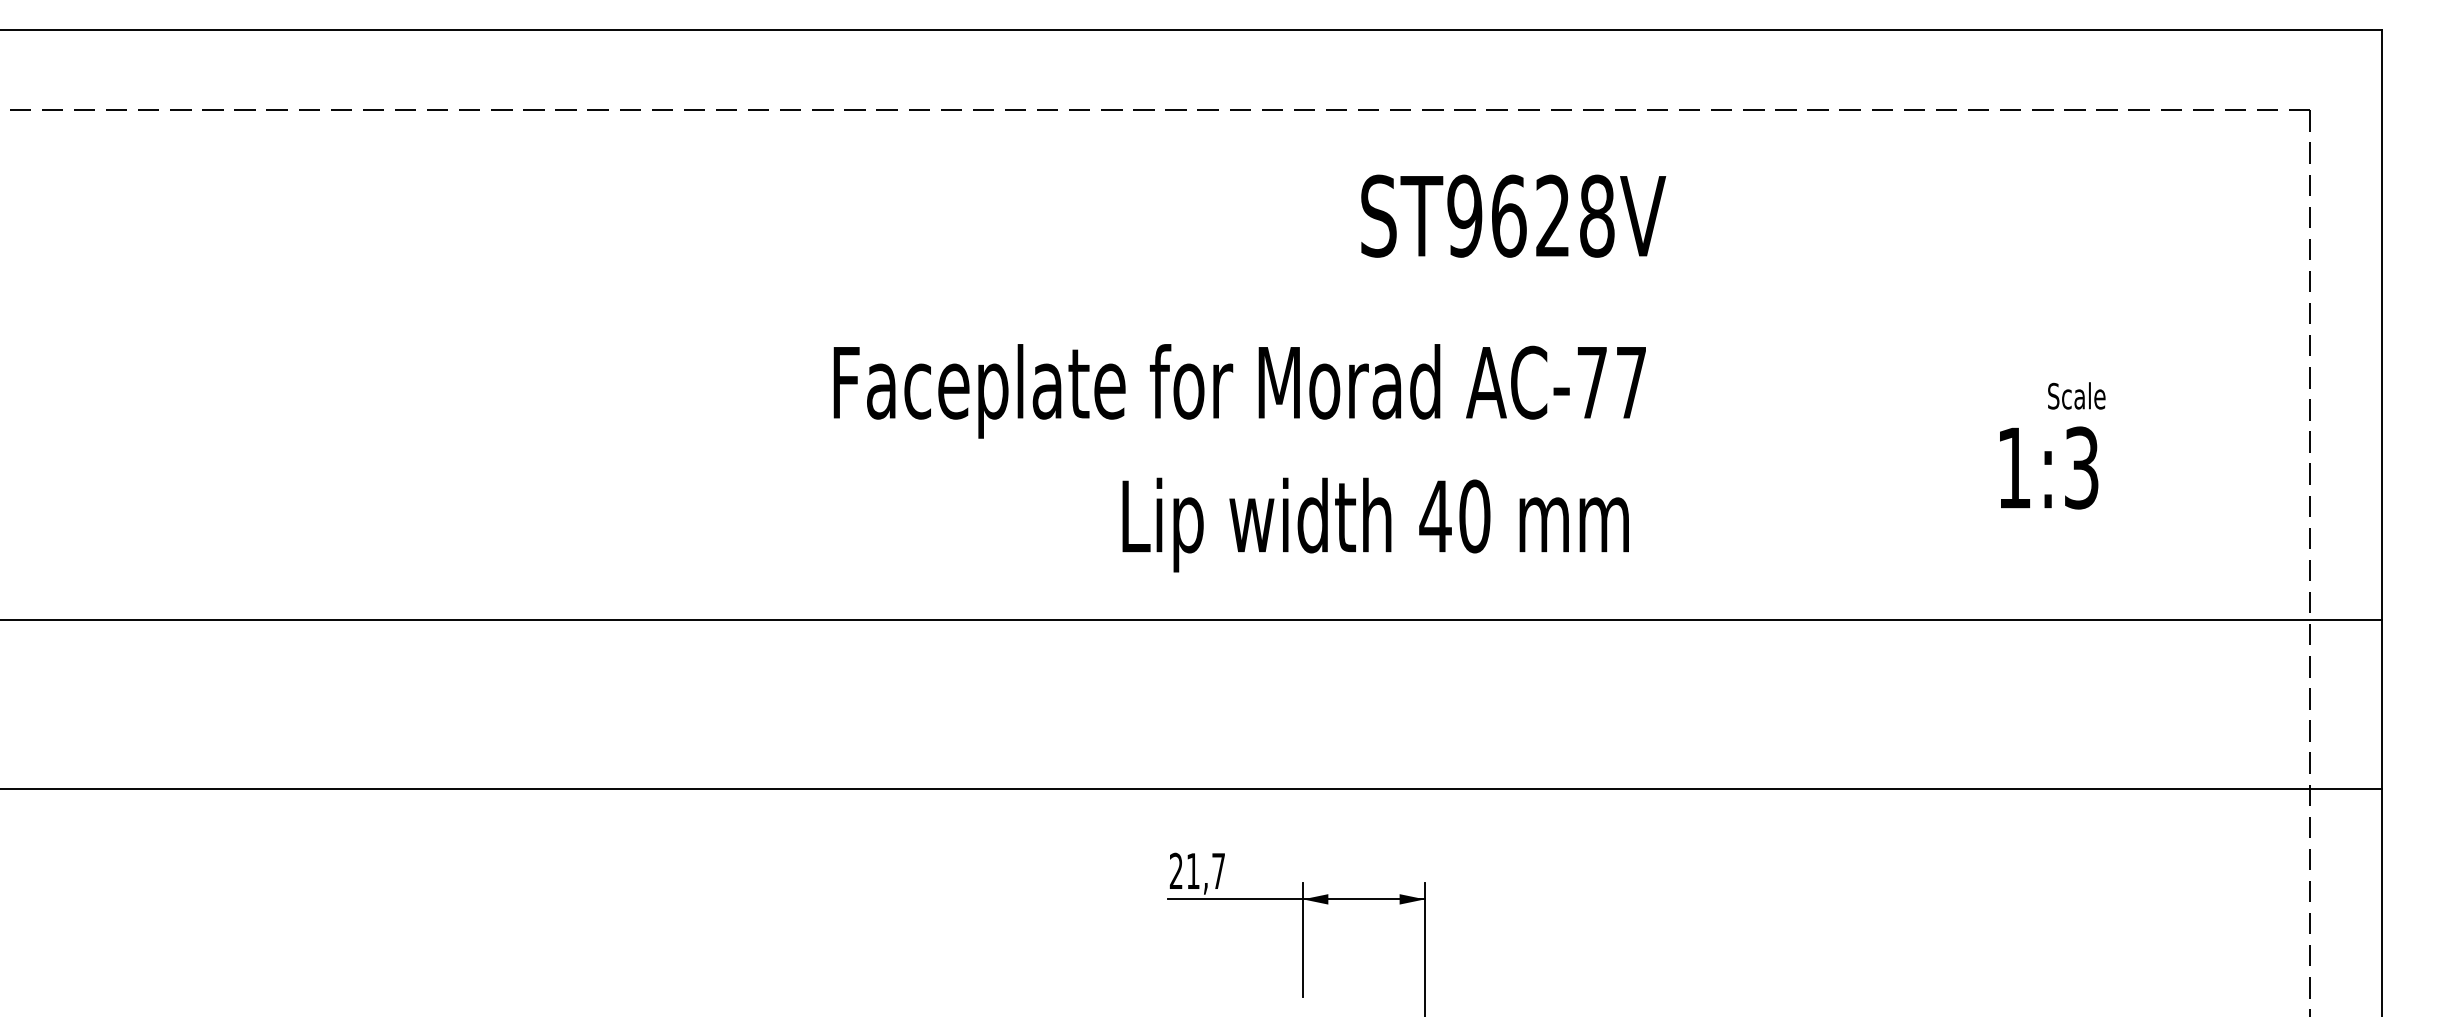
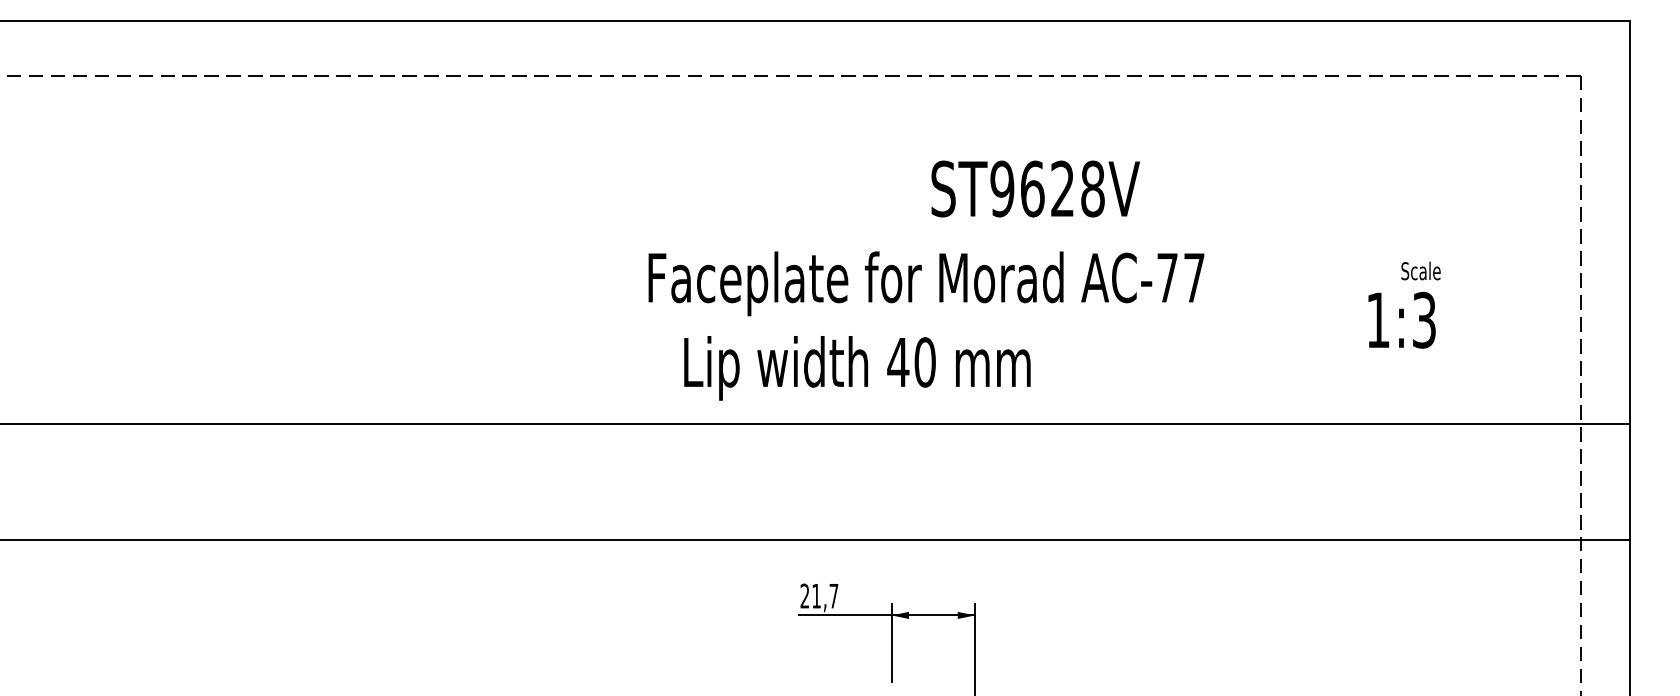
text: (1513, 215) -> (1035, 188), moved
text: (1239, 390) -> (926, 283), moved
text: (1375, 525) -> (857, 368), moved

